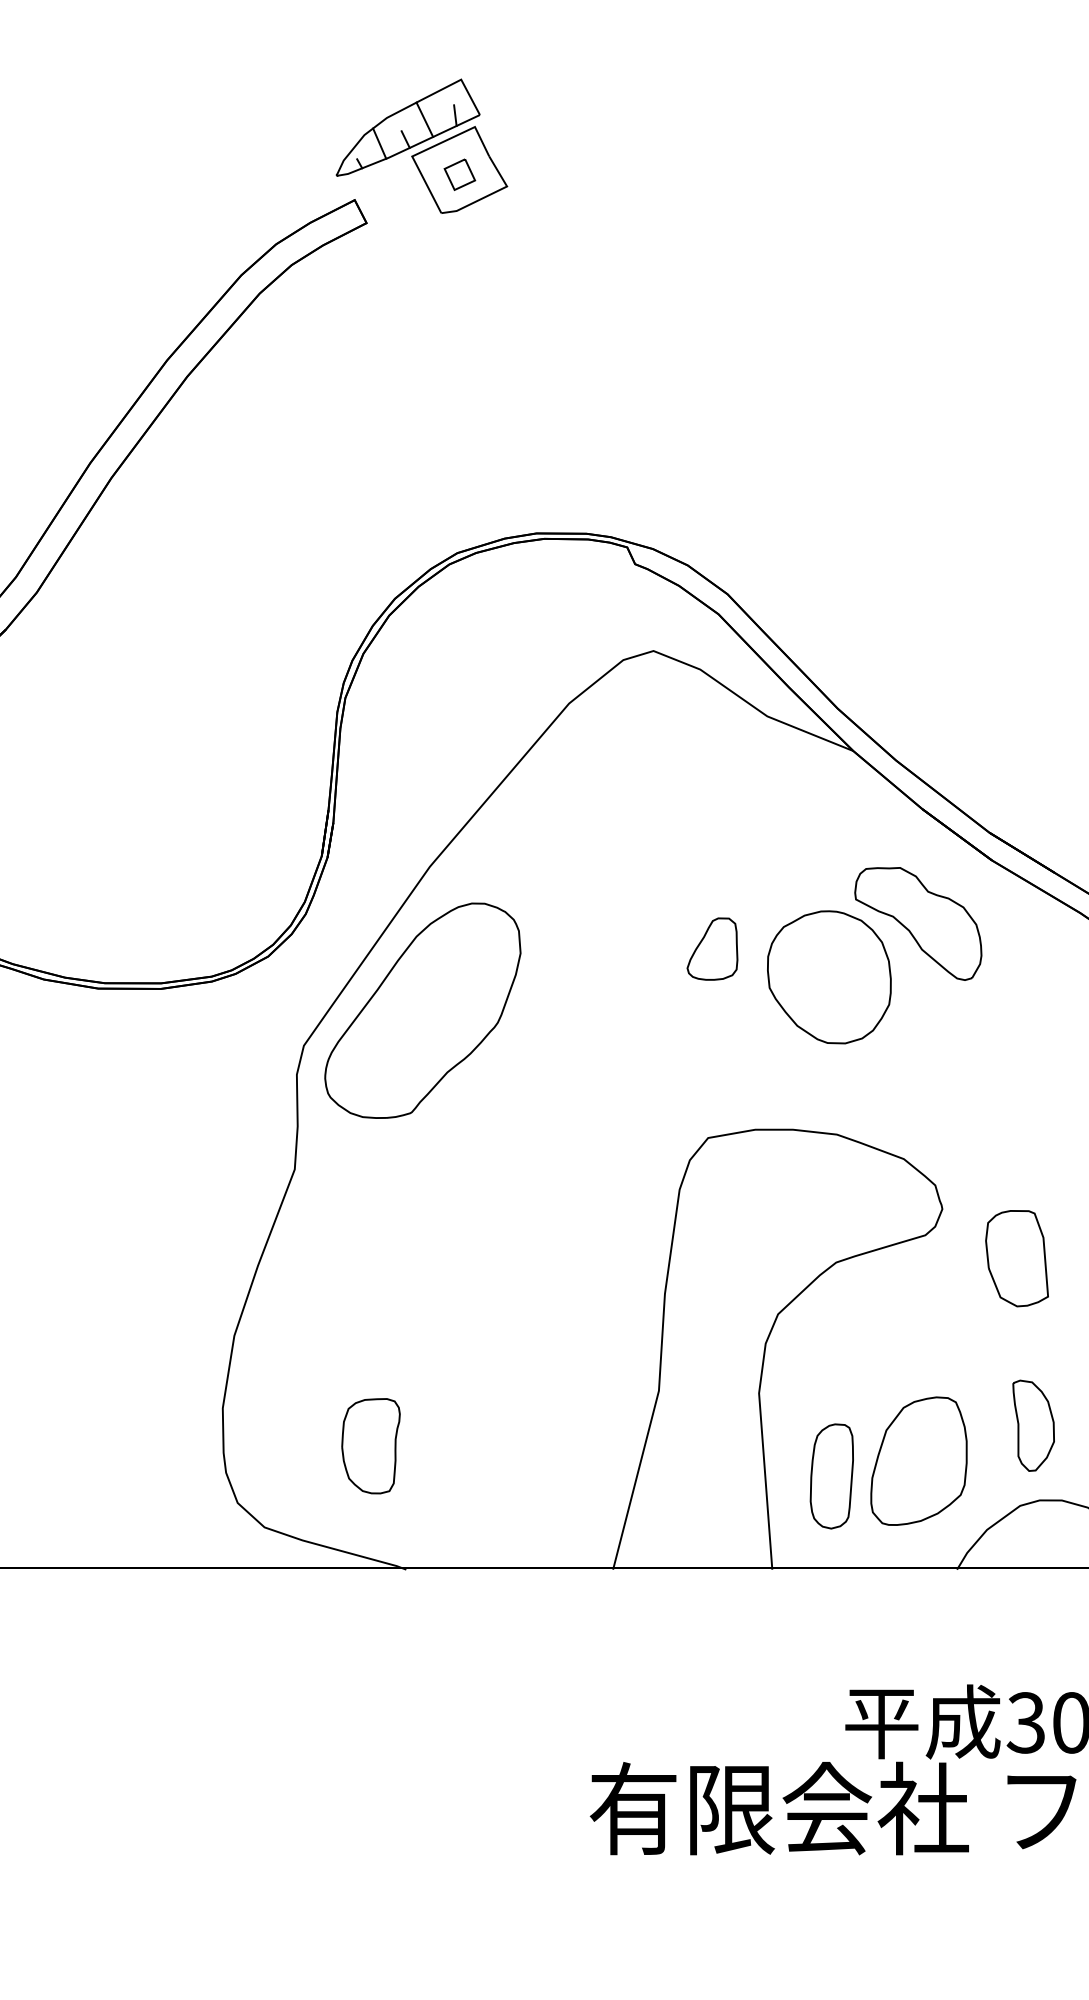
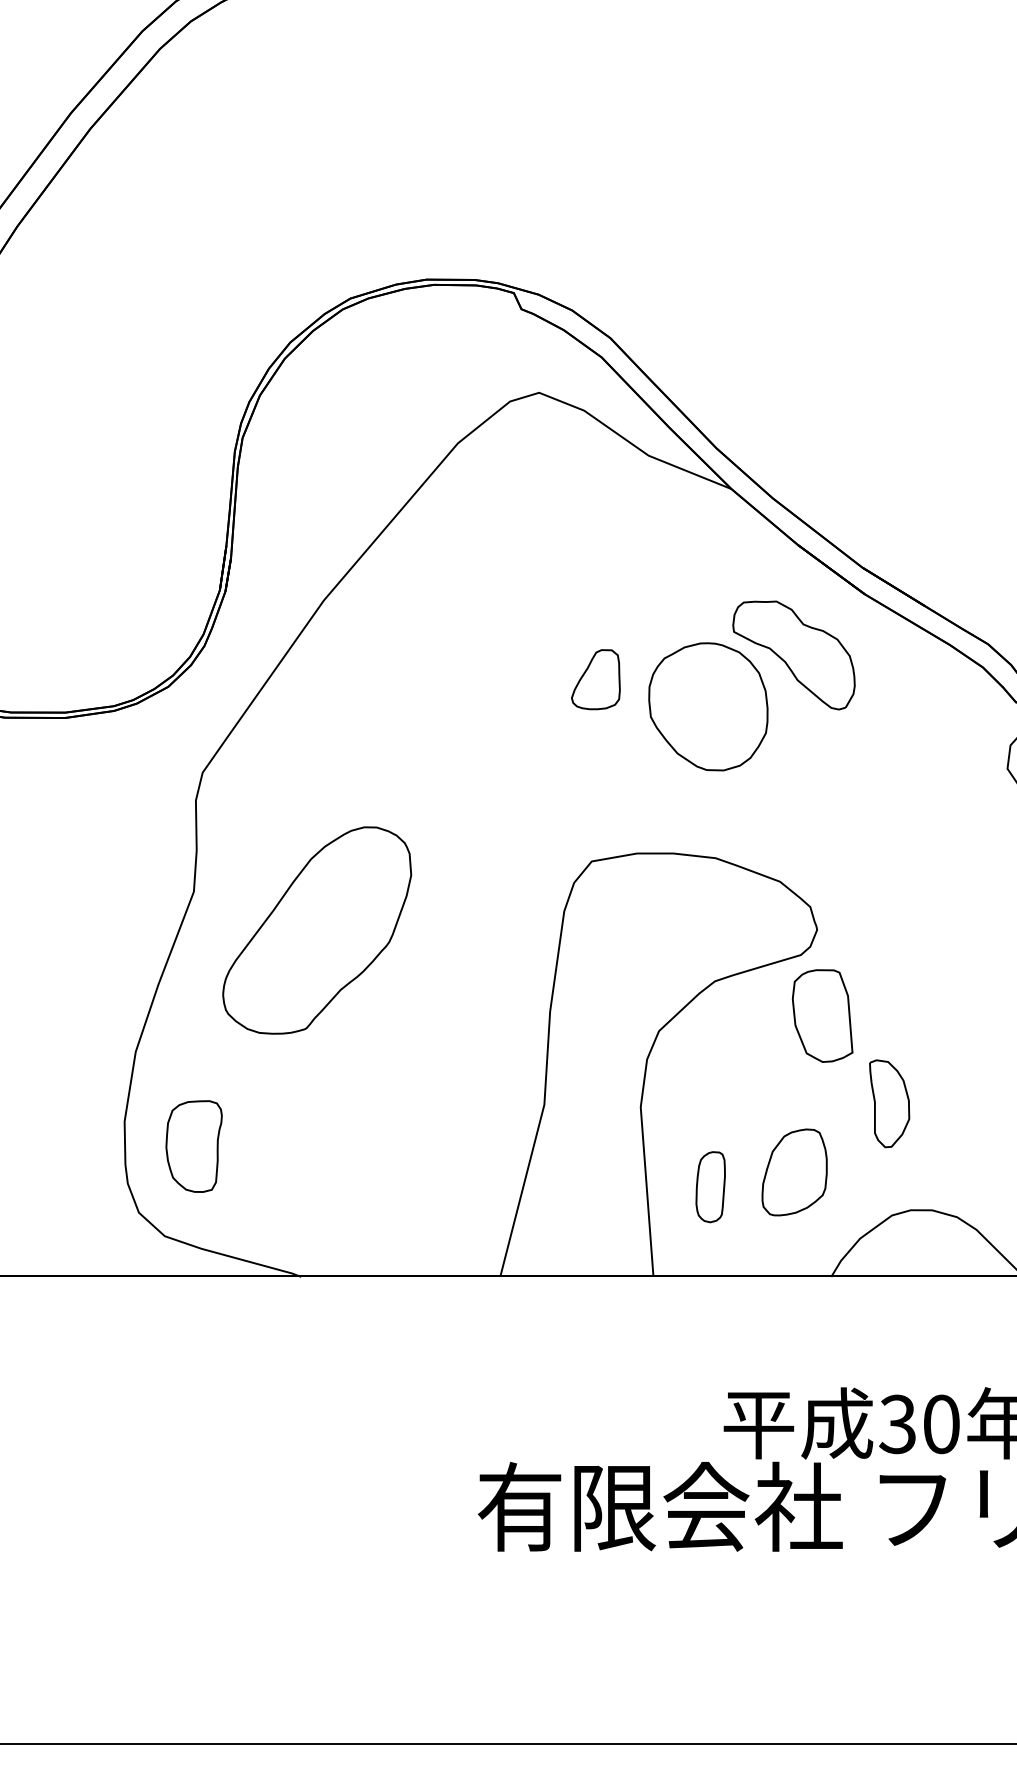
part: (422, 1010) -> (316, 930), moved
part: (1016, 1258) -> (822, 1015), moved
part: (1033, 1425) -> (889, 1103), moved
part: (370, 1446) -> (193, 1146), moved
part: (918, 1460) -> (794, 1171), size x0.7
part: (831, 1476) -> (710, 1187), size x0.7

